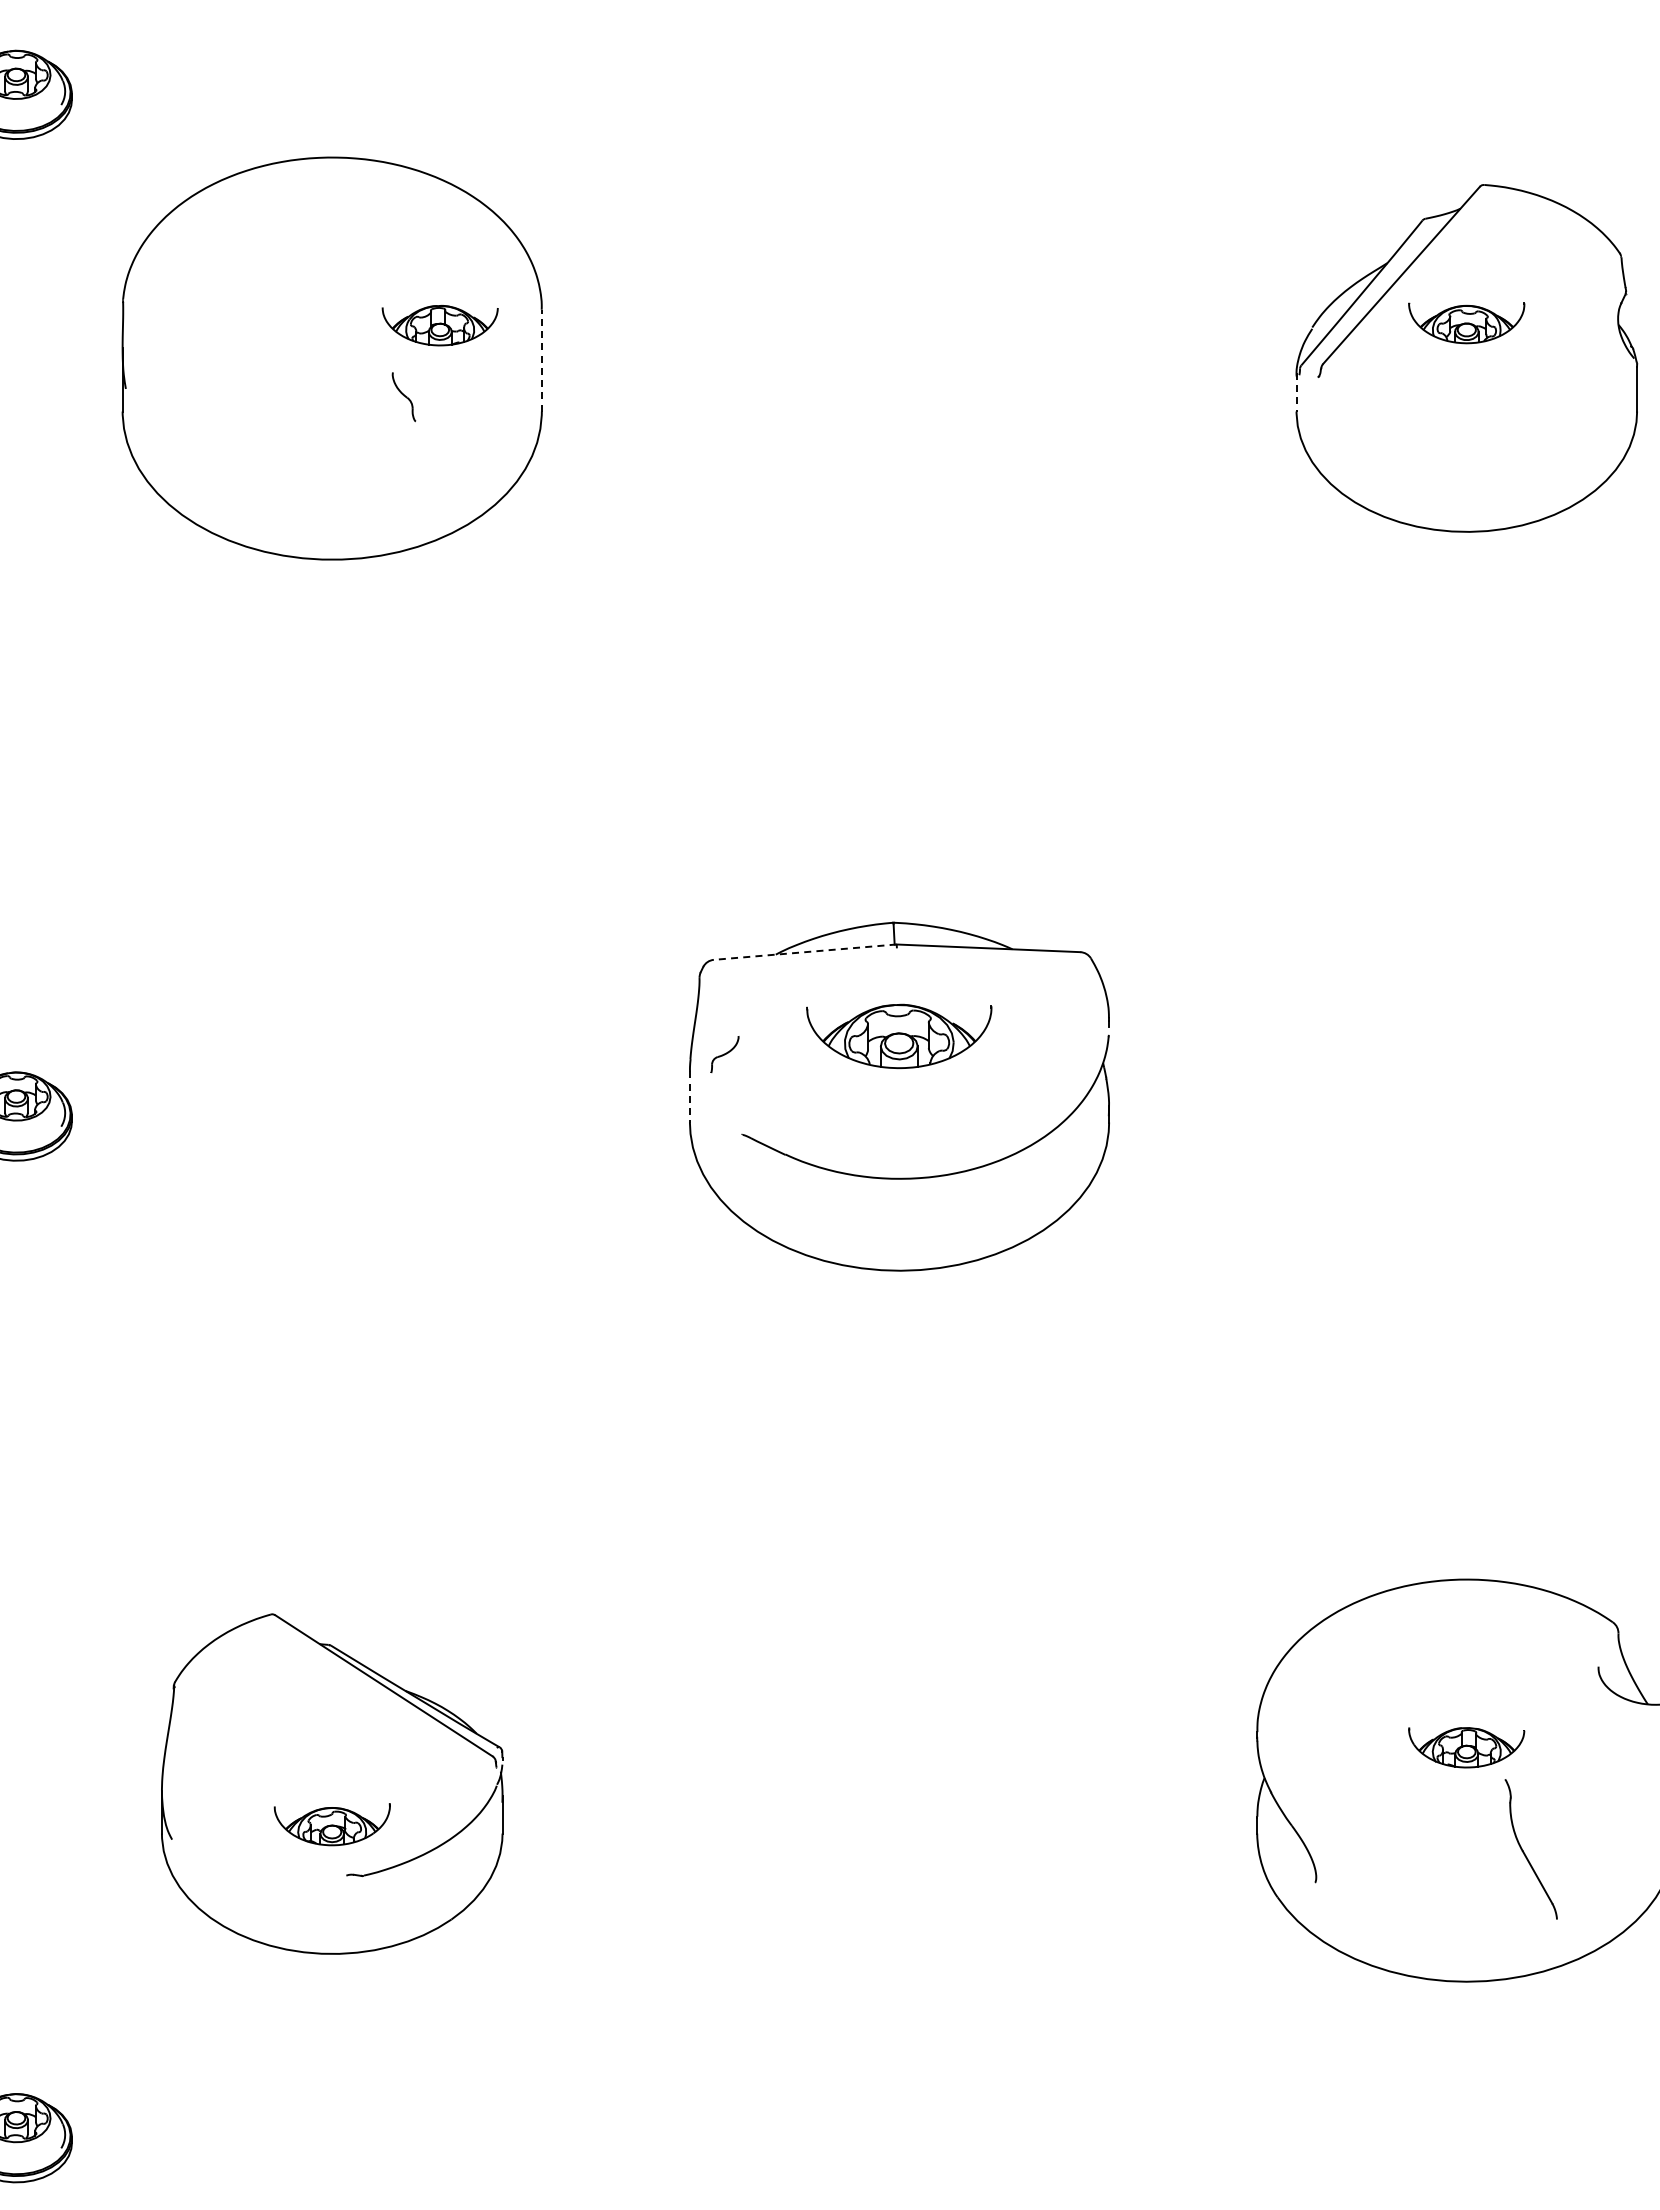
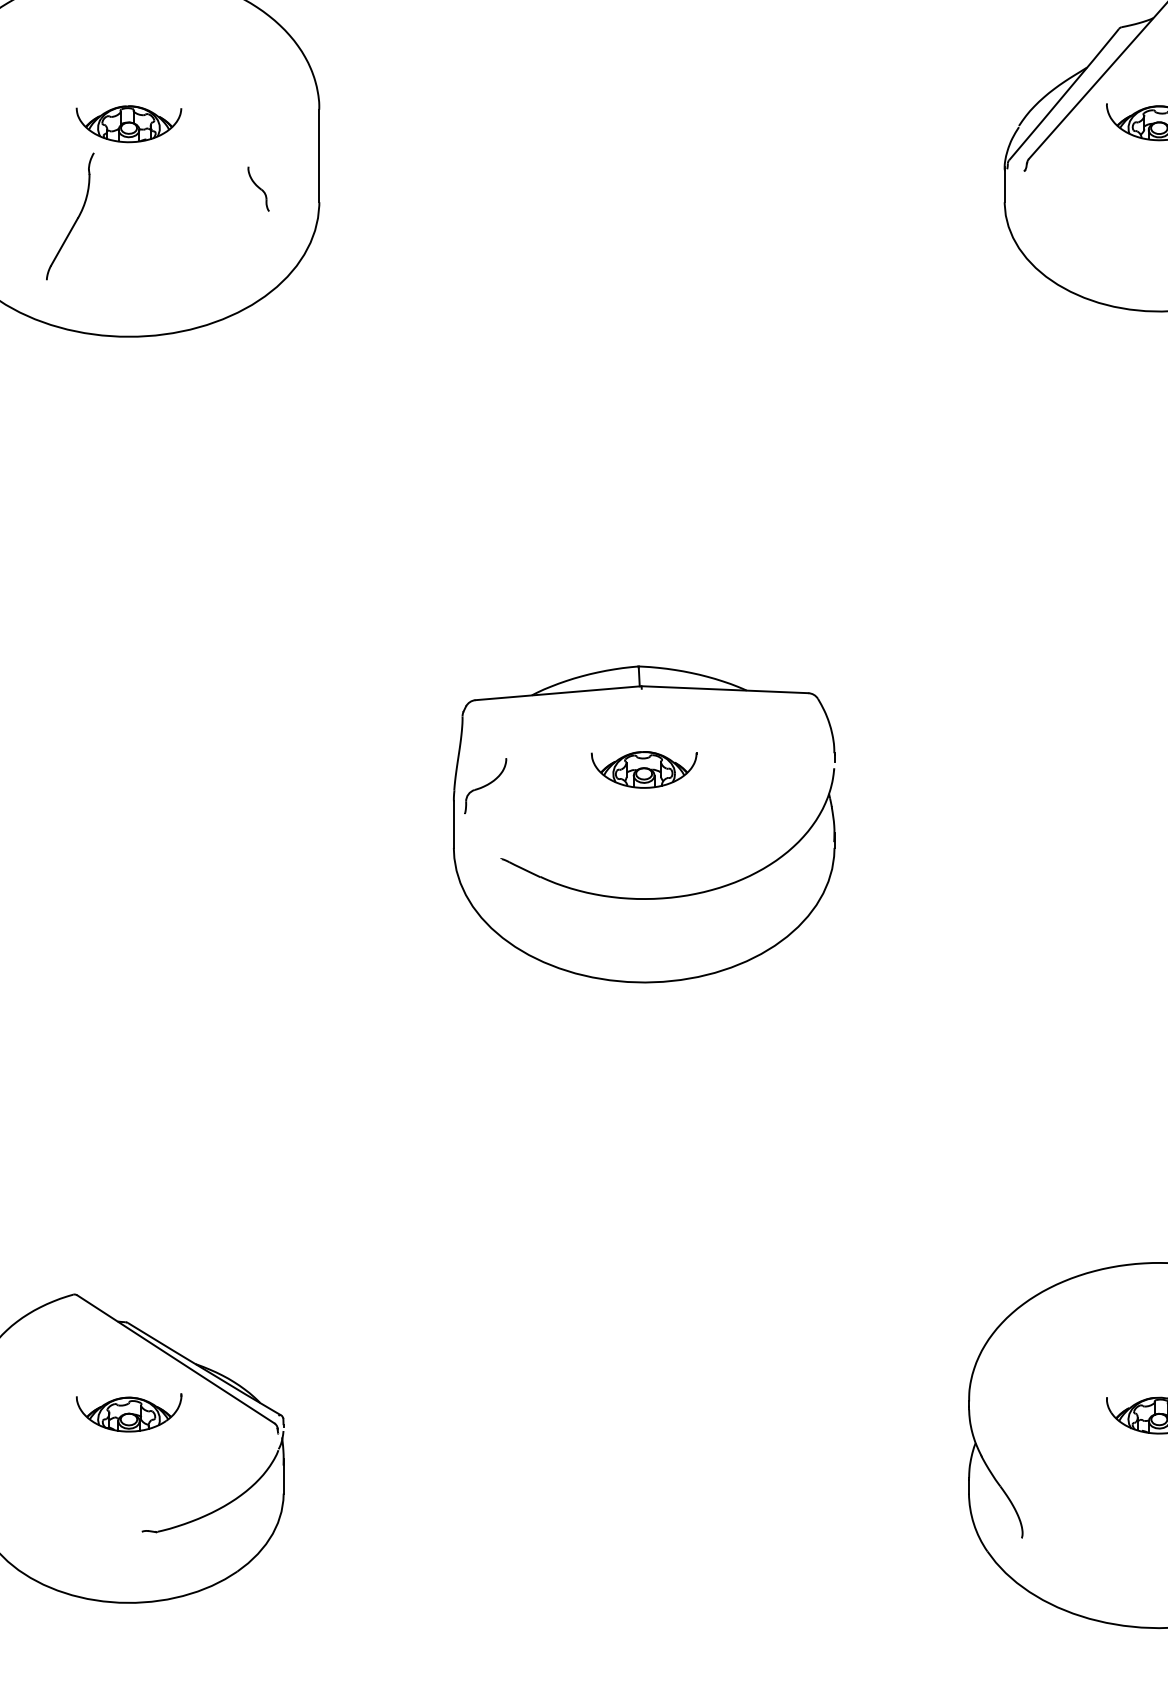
part: (439, 325) -> (128, 124), moved
line: (541, 360) -> (319, 155), dashed -> solid
line: (1296, 392) -> (1004, 184), dashed -> solid
part: (403, 397) -> (258, 189), moved
part: (273, 431) -> (75, 220), added
line: (805, 952) -> (558, 693), dashed -> solid
part: (899, 1036) -> (644, 769), size x0.62
part: (724, 1054) -> (485, 786), size x1.67
line: (689, 1096) -> (453, 824), dashed -> solid
part: (331, 1824) -> (128, 1412), moved

